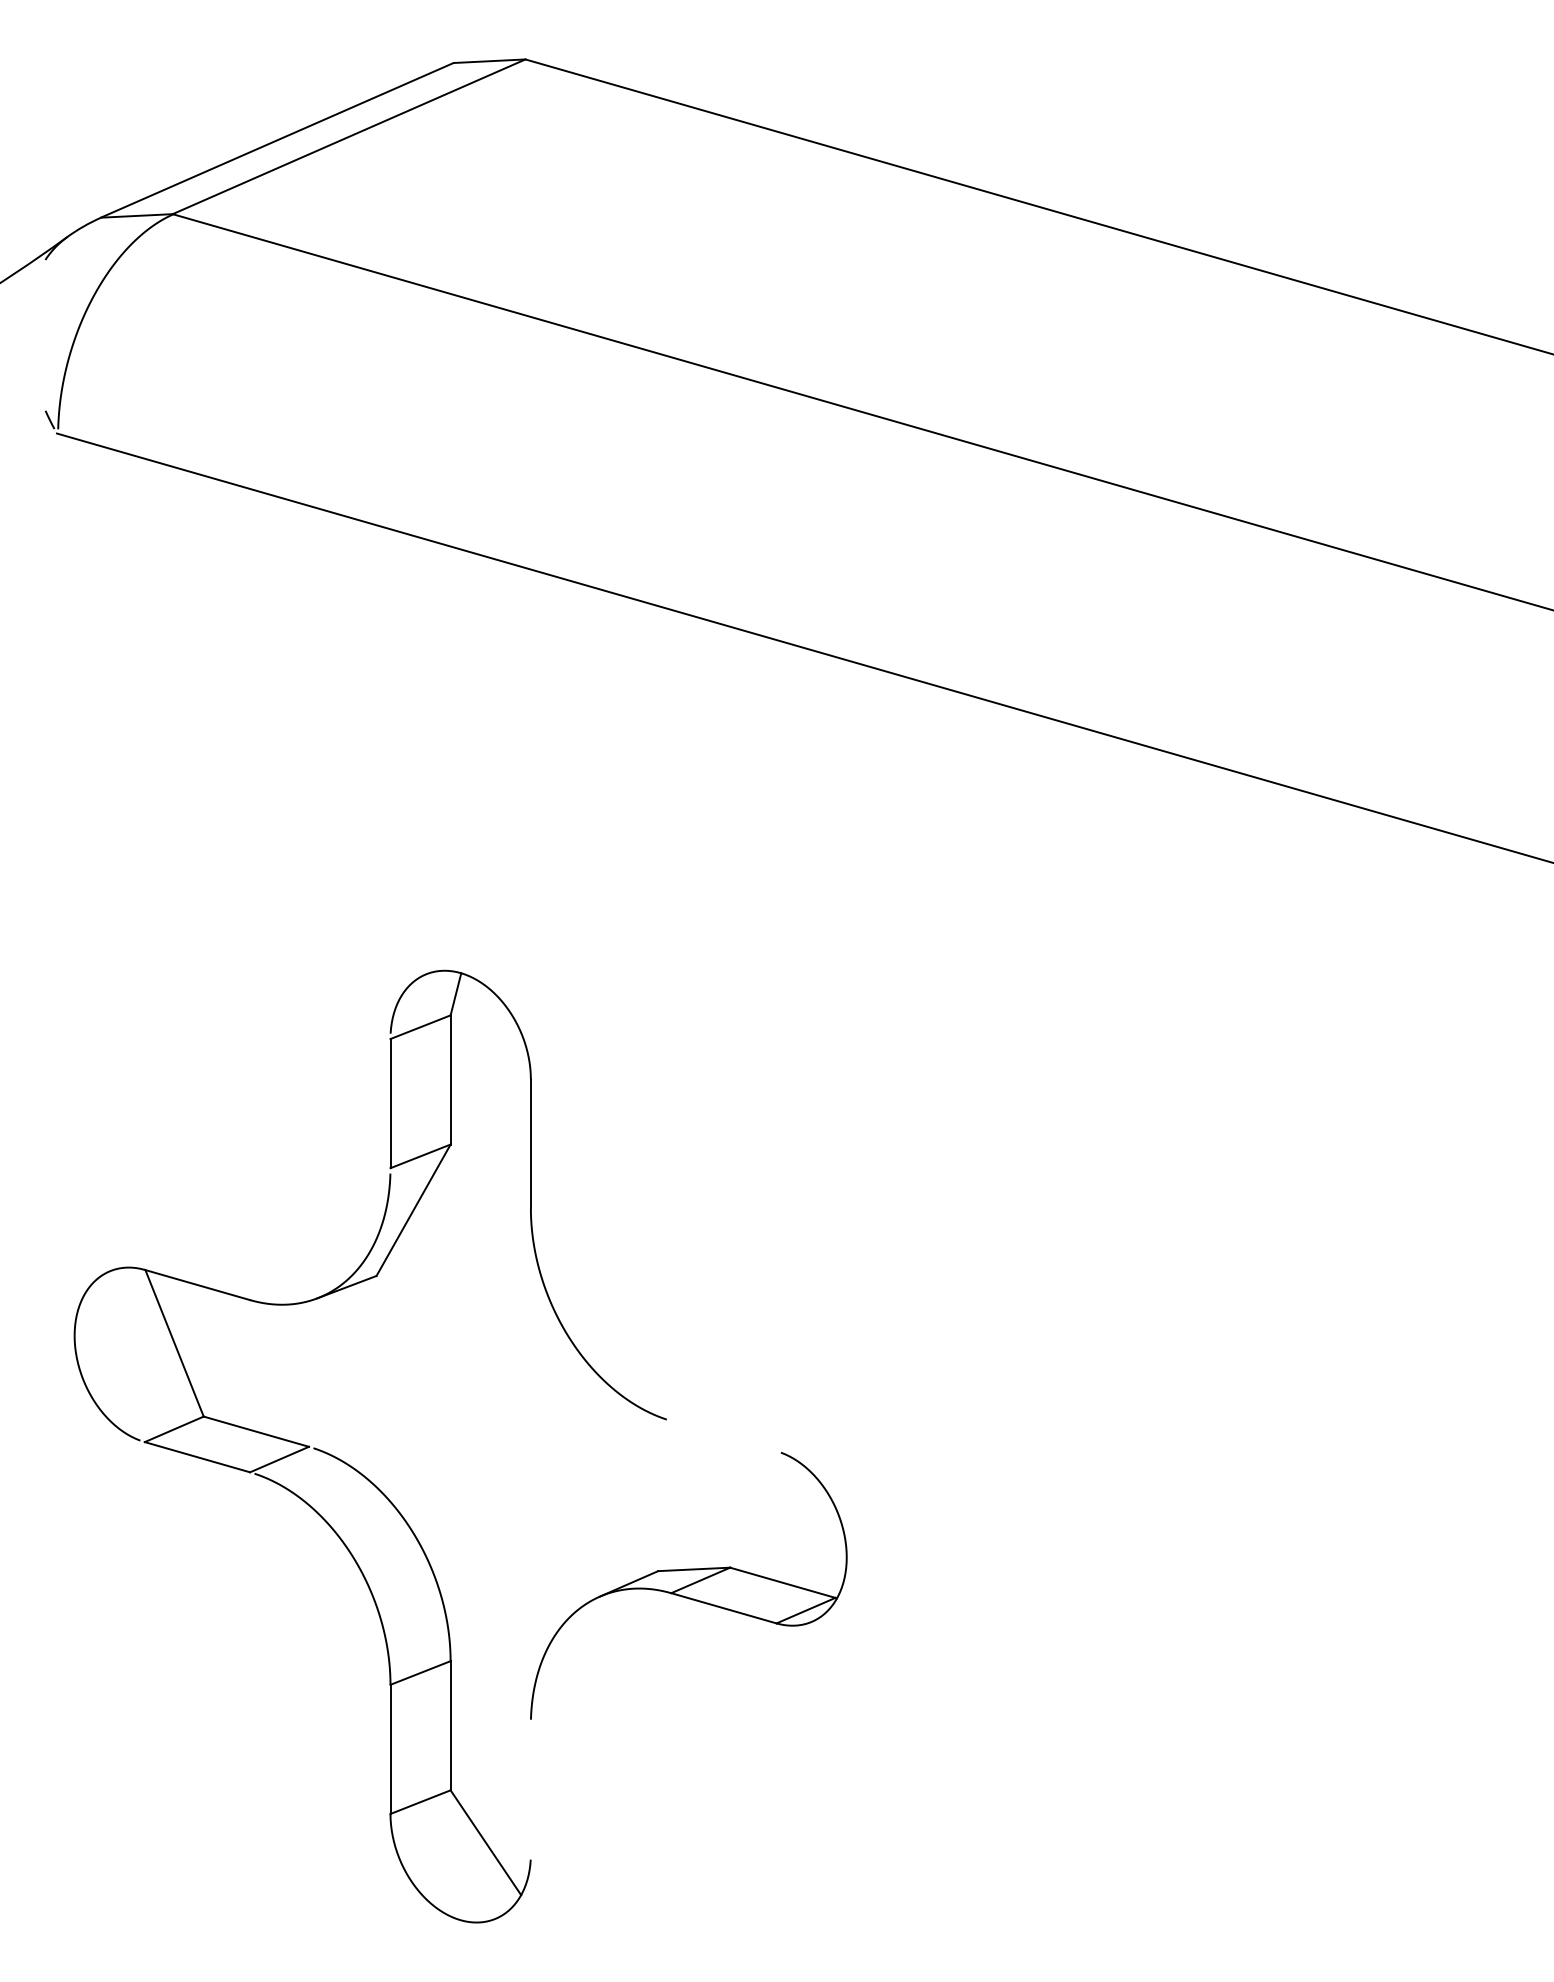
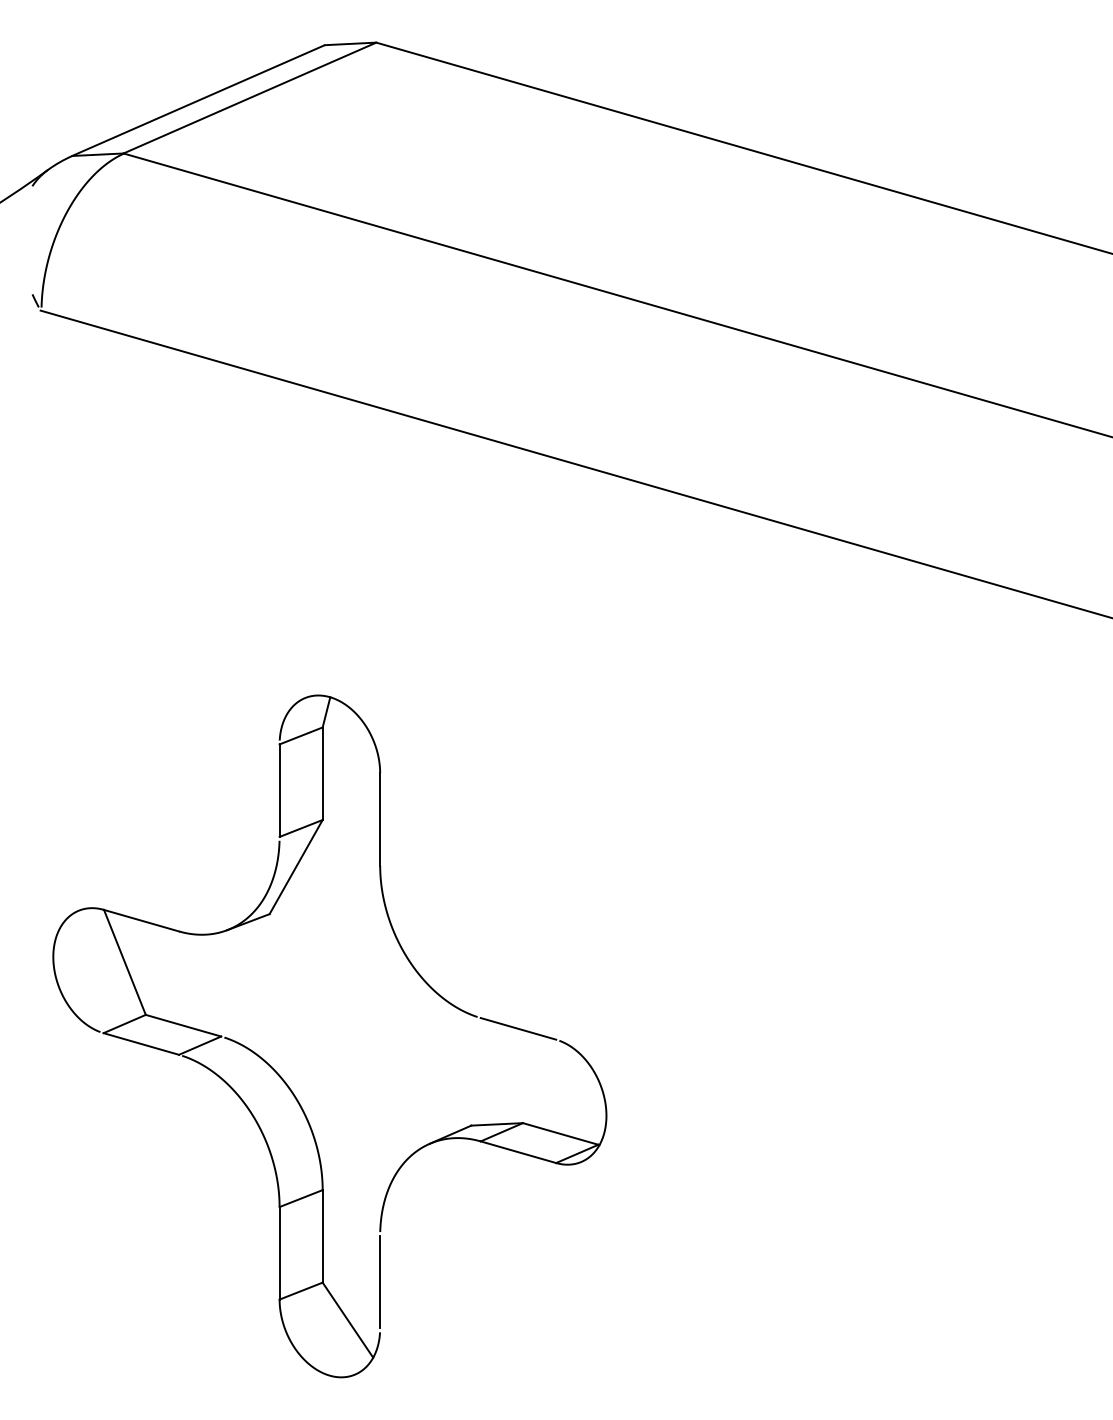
line: (723, 1435) -> (518, 1028), added
line: (530, 1789) -> (379, 1282), added

